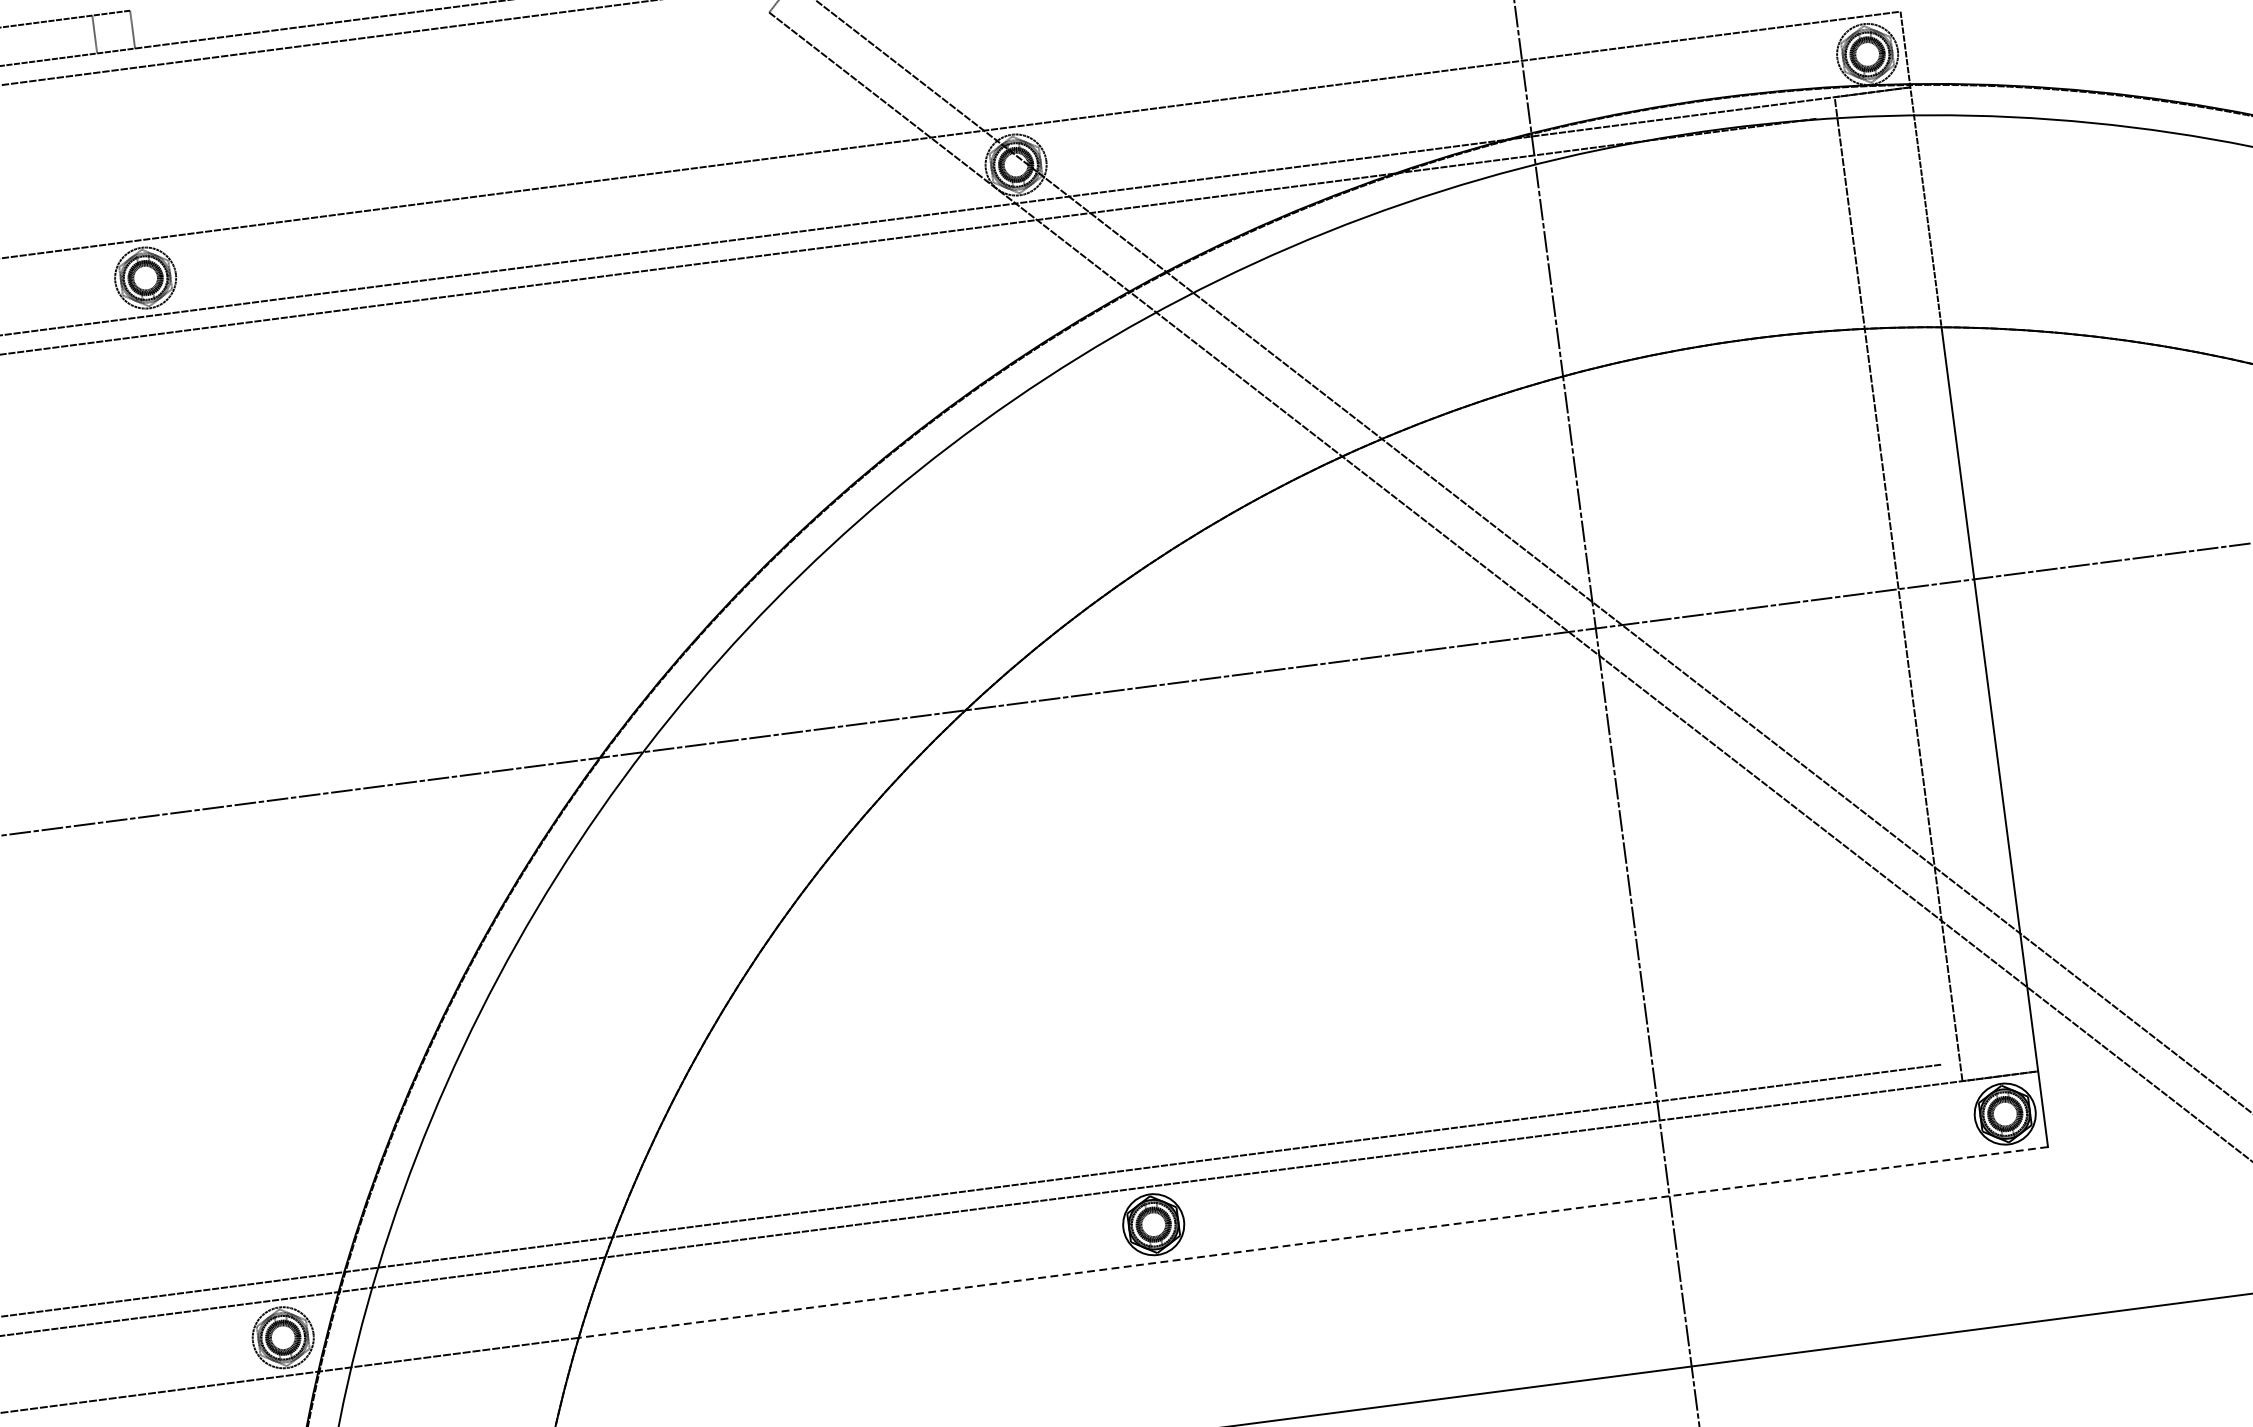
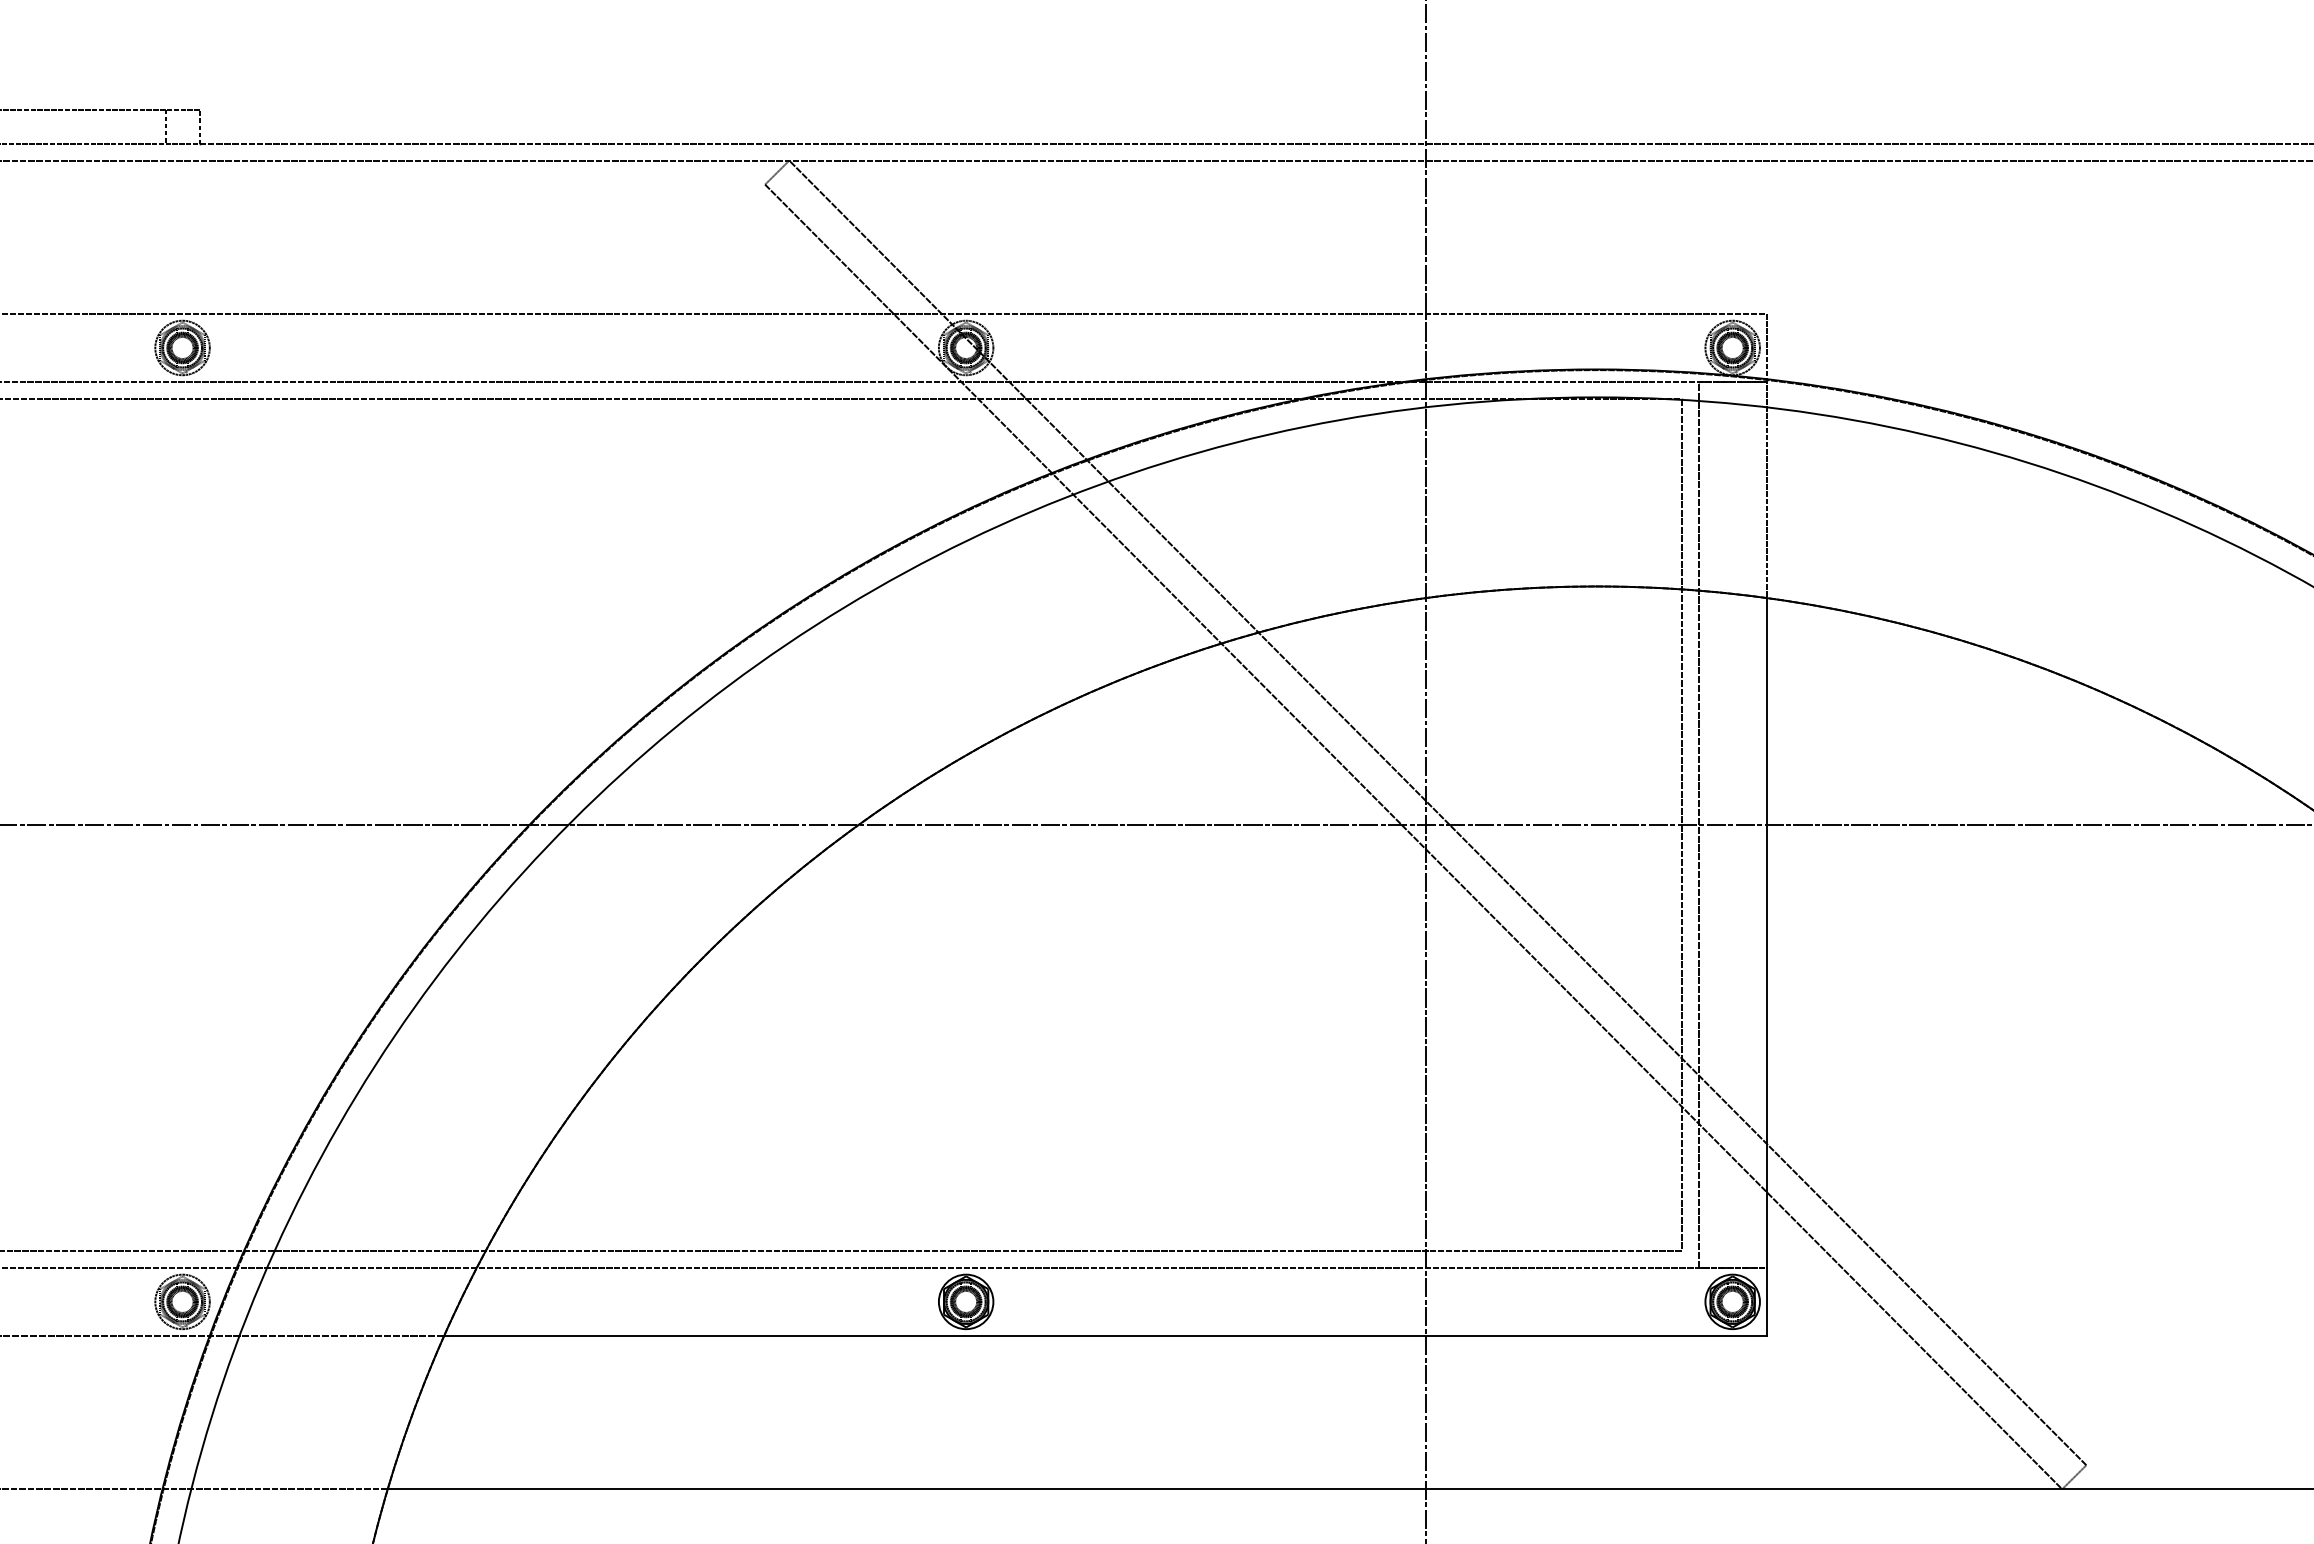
line: (1879, 591) -> (1681, 824), added
line: (1312, 1242) -> (1104, 1335), dashed -> solid

